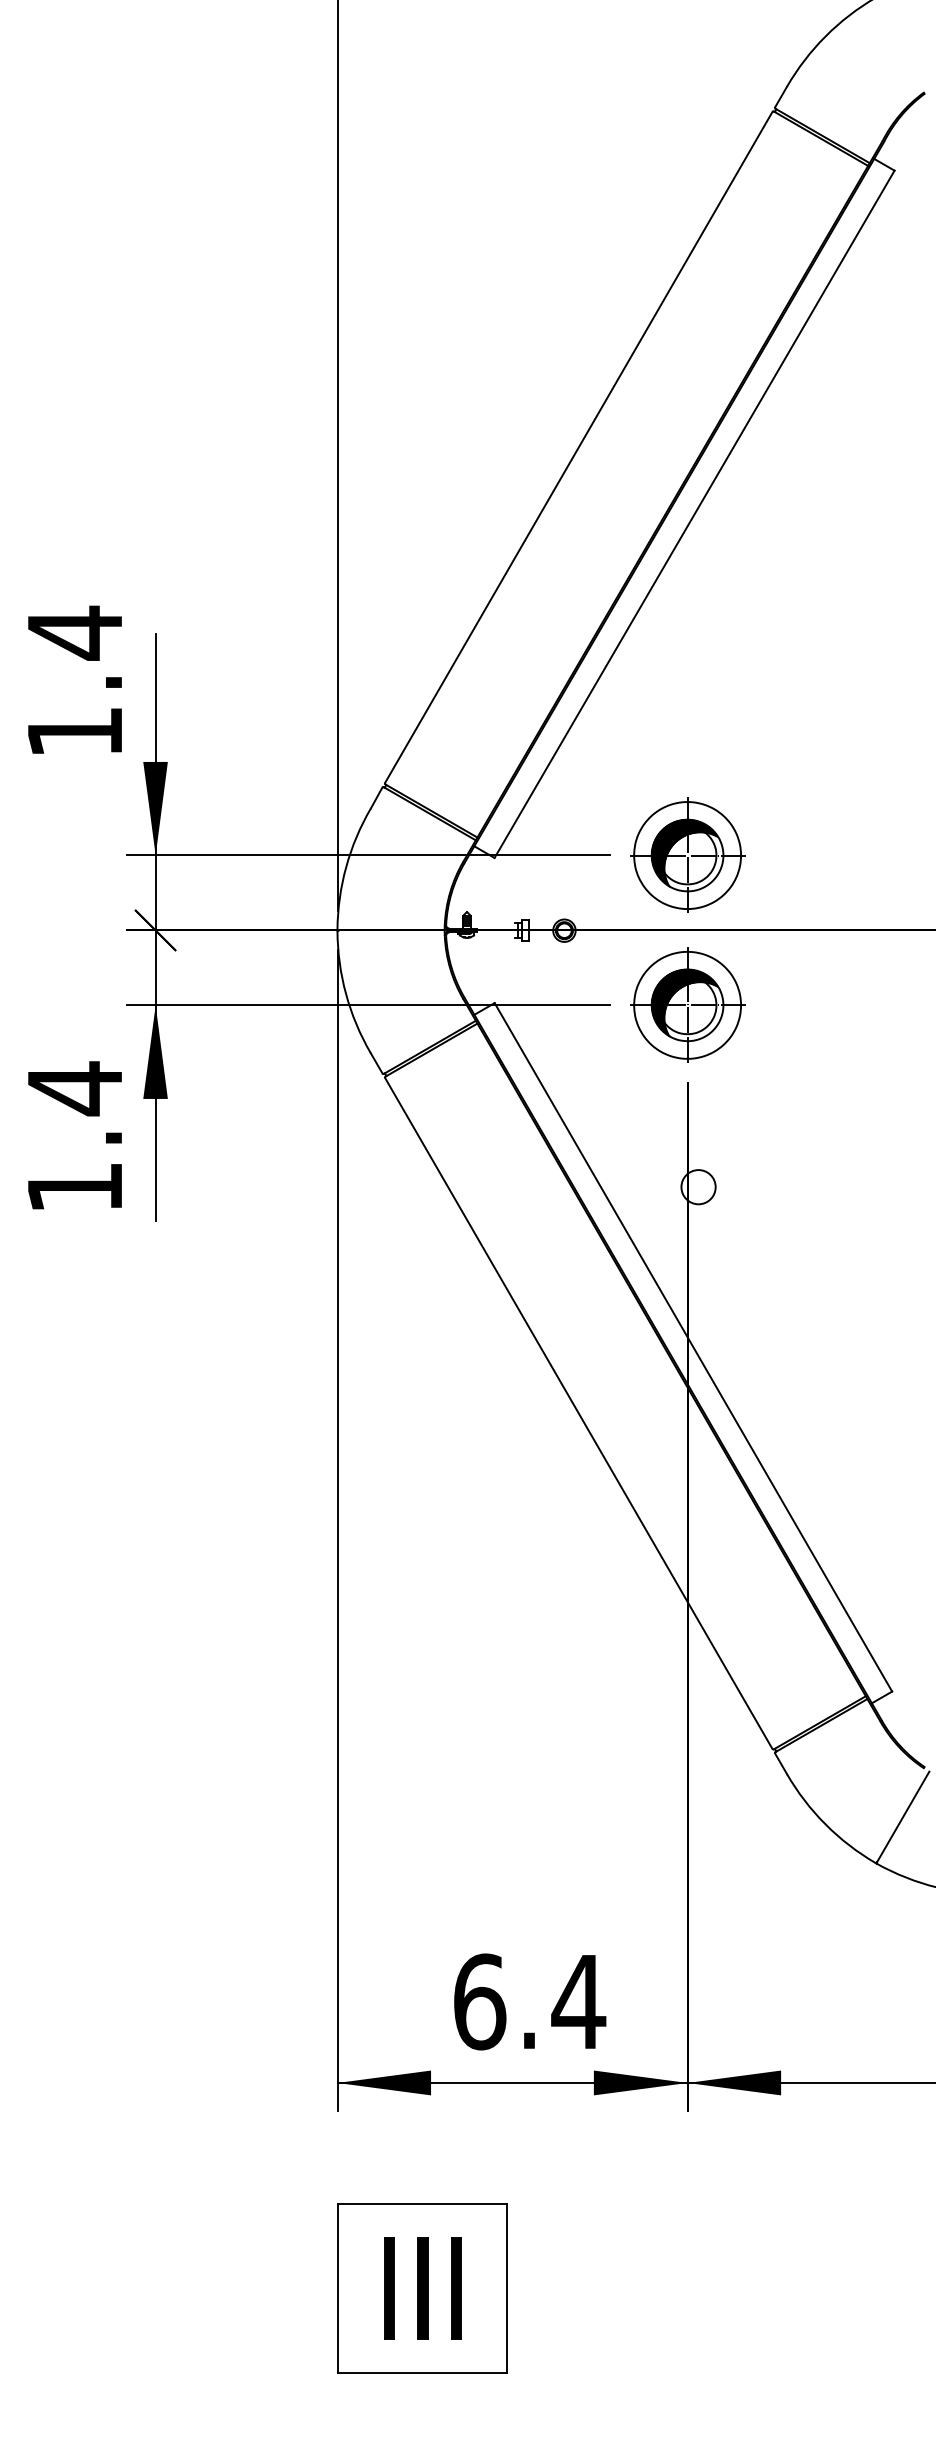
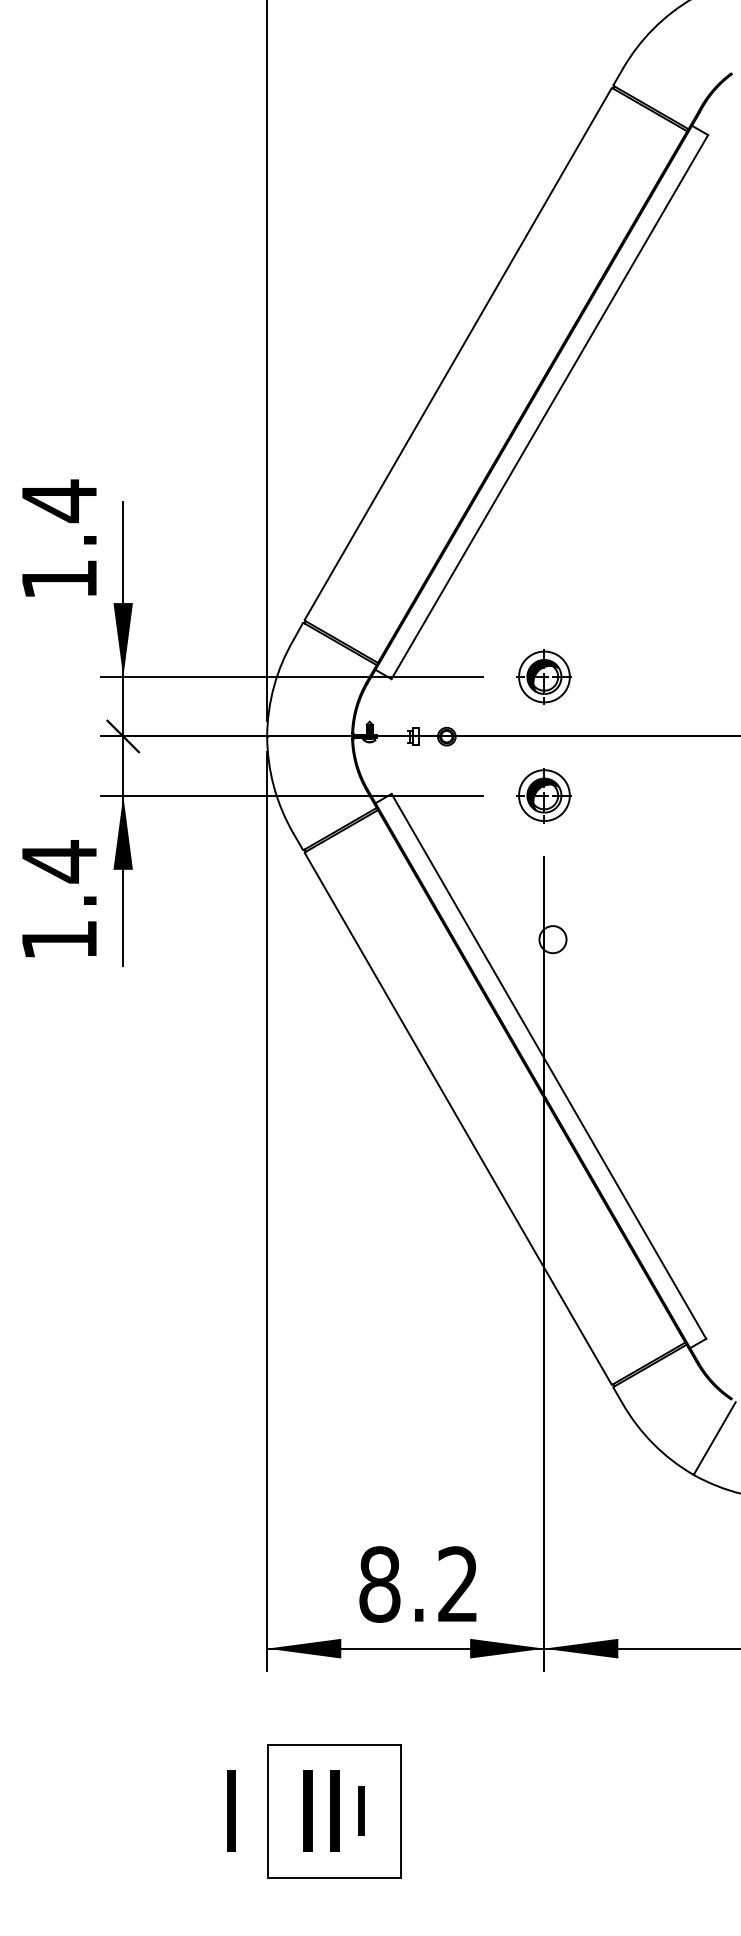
part: (687, 854) -> (544, 676), size x0.6
part: (687, 1004) -> (544, 795), size x0.6
text: (530, 2001) -> (419, 1584), 6.4 -> 8.2
part: (292, 2288) -> (231, 1811), added
part: (456, 2288) -> (361, 1811), size x0.6

